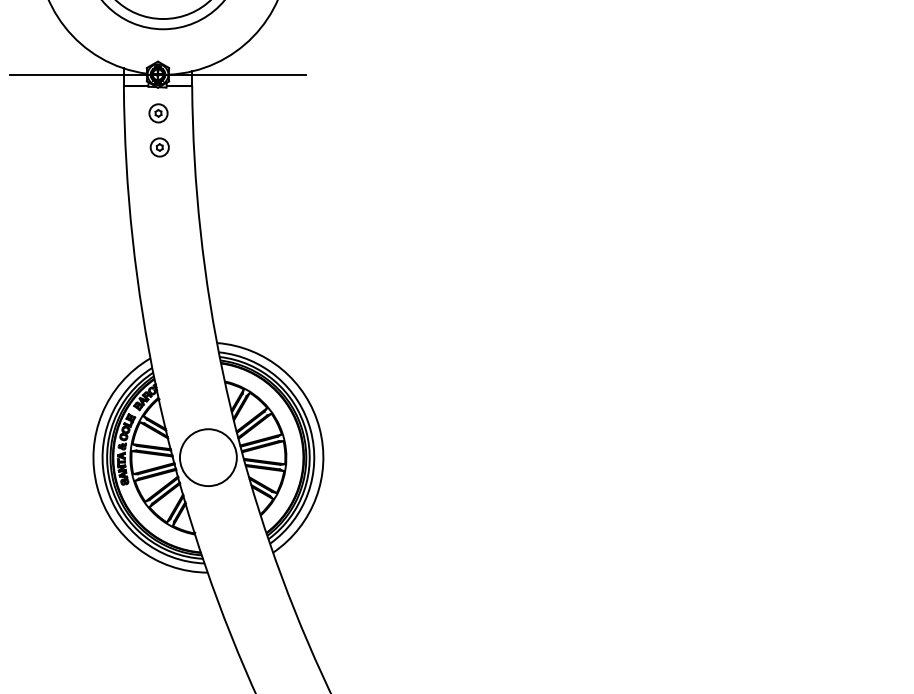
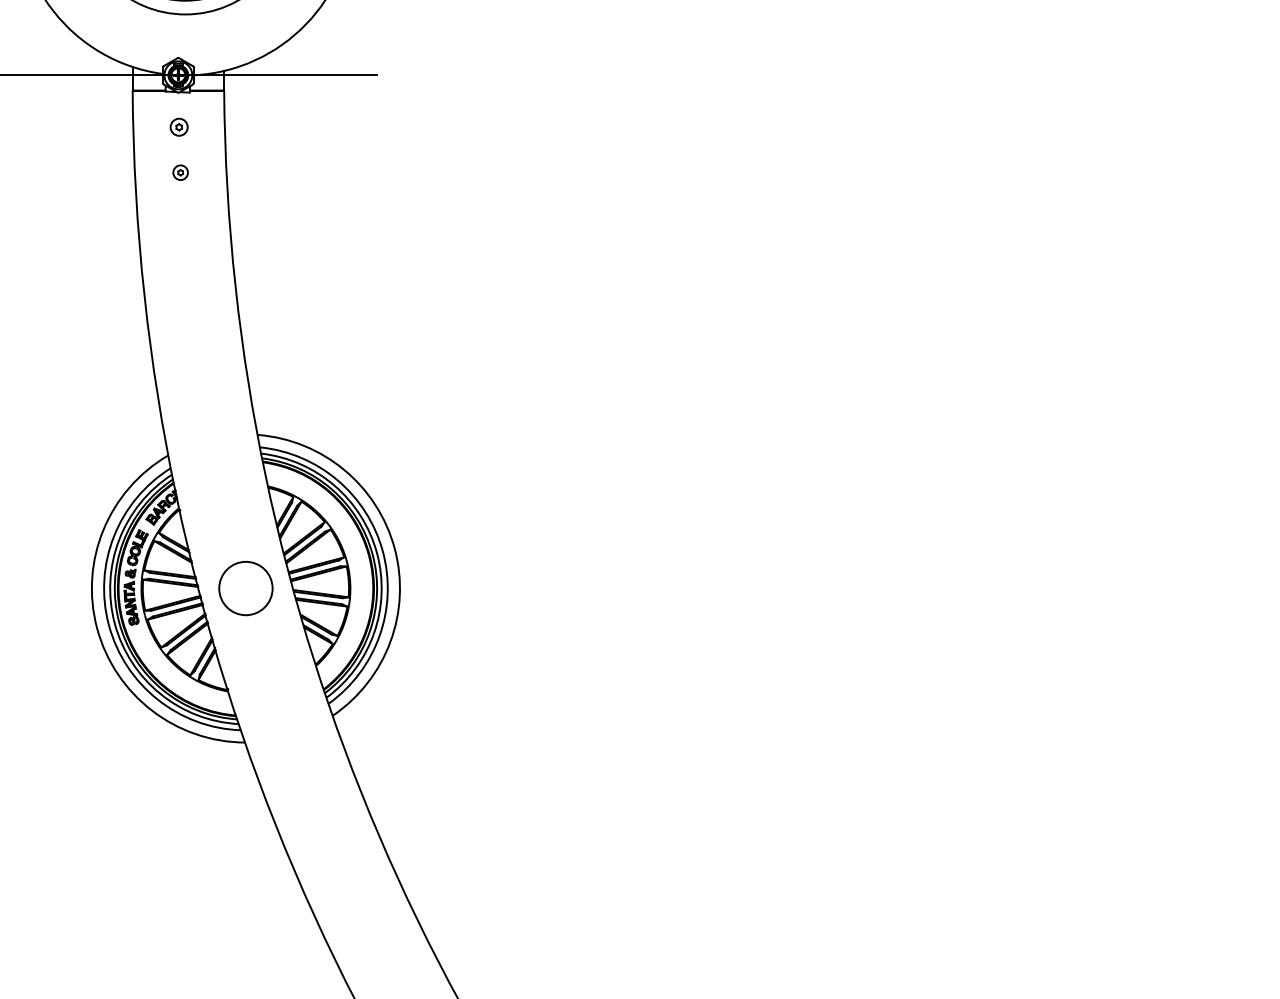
part: (158, 113) -> (179, 127), size x0.7
part: (159, 147) -> (180, 172), size x0.6
circle: (208, 457) -> (245, 588), size x0.7

